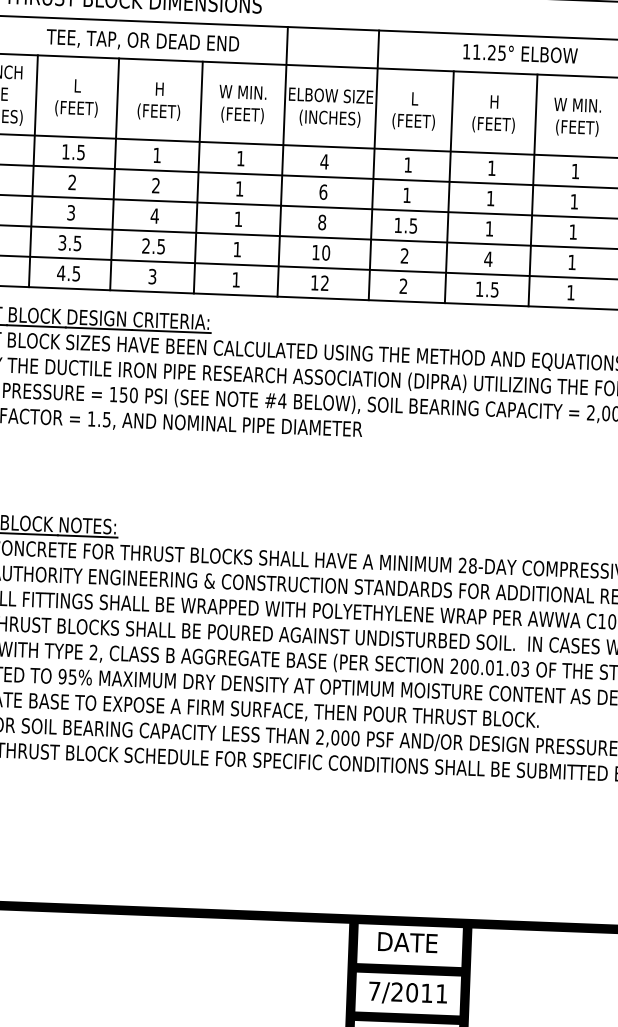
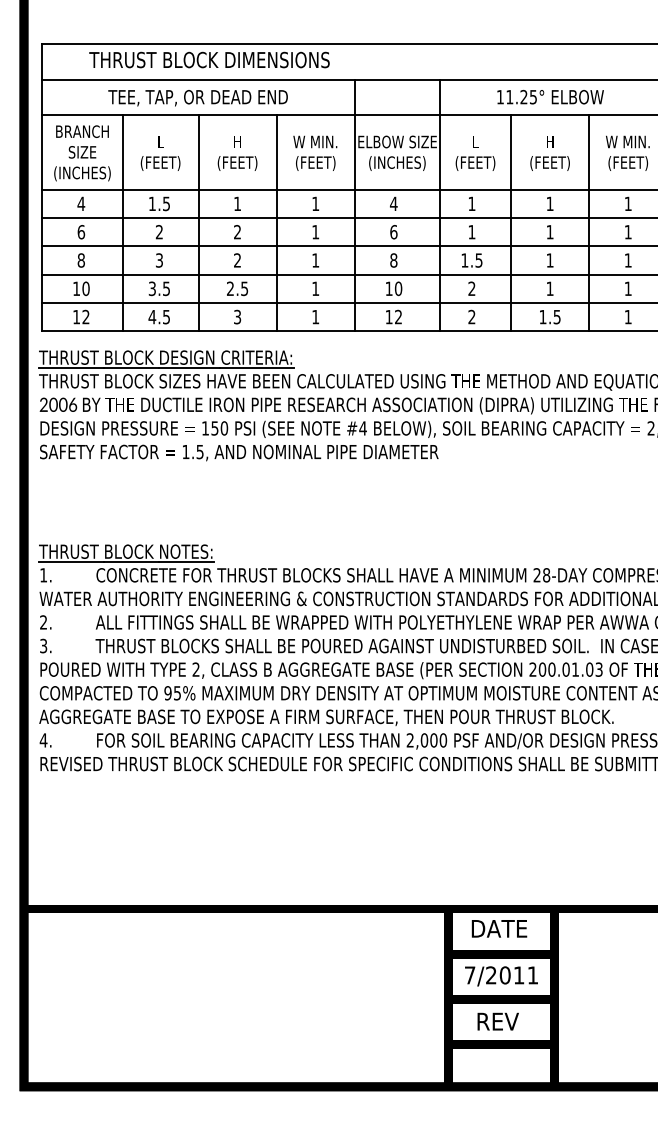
text: (142, 41) -> (197, 98), moved
text: (520, 54) -> (550, 97), moved
text: (154, 216) -> (237, 260), 4 -> 2
text: (487, 258) -> (549, 288), 4 -> 1

